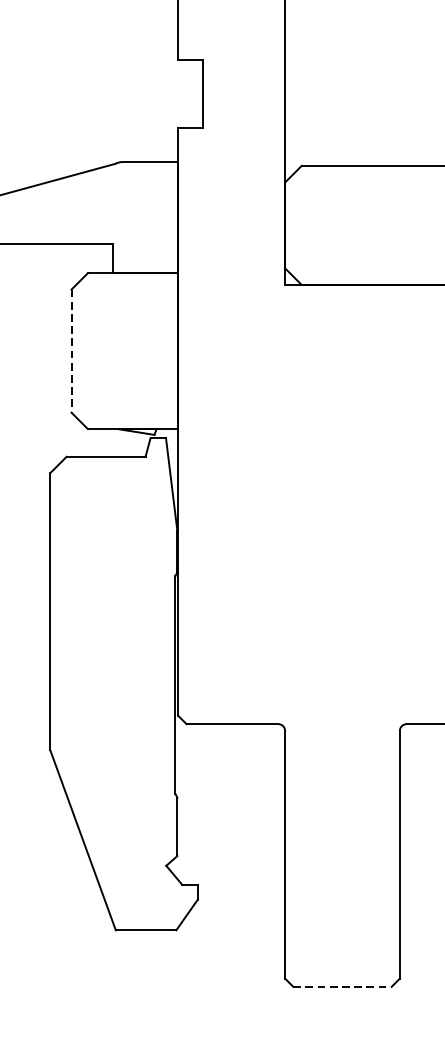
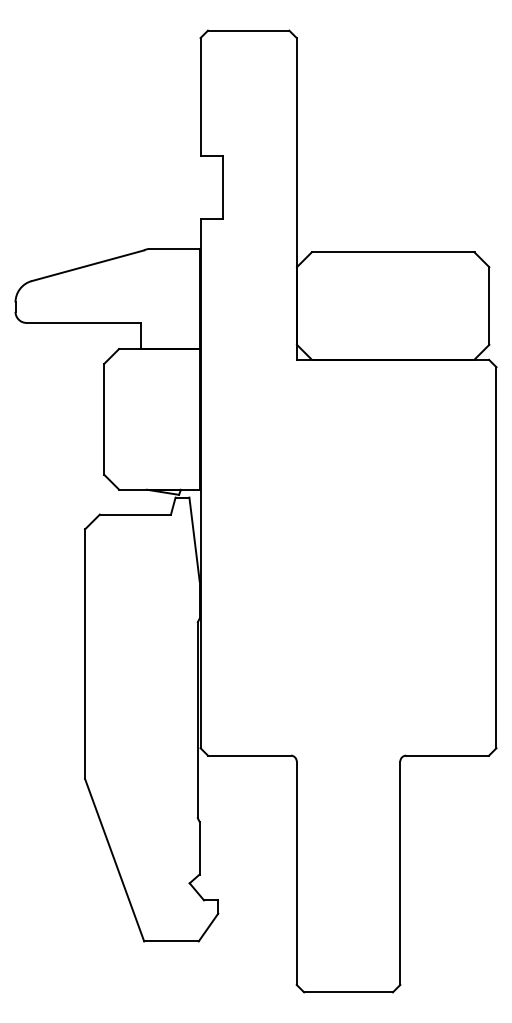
line: (71, 351) -> (104, 419), dashed -> solid
line: (343, 986) -> (349, 992), dashed -> solid

